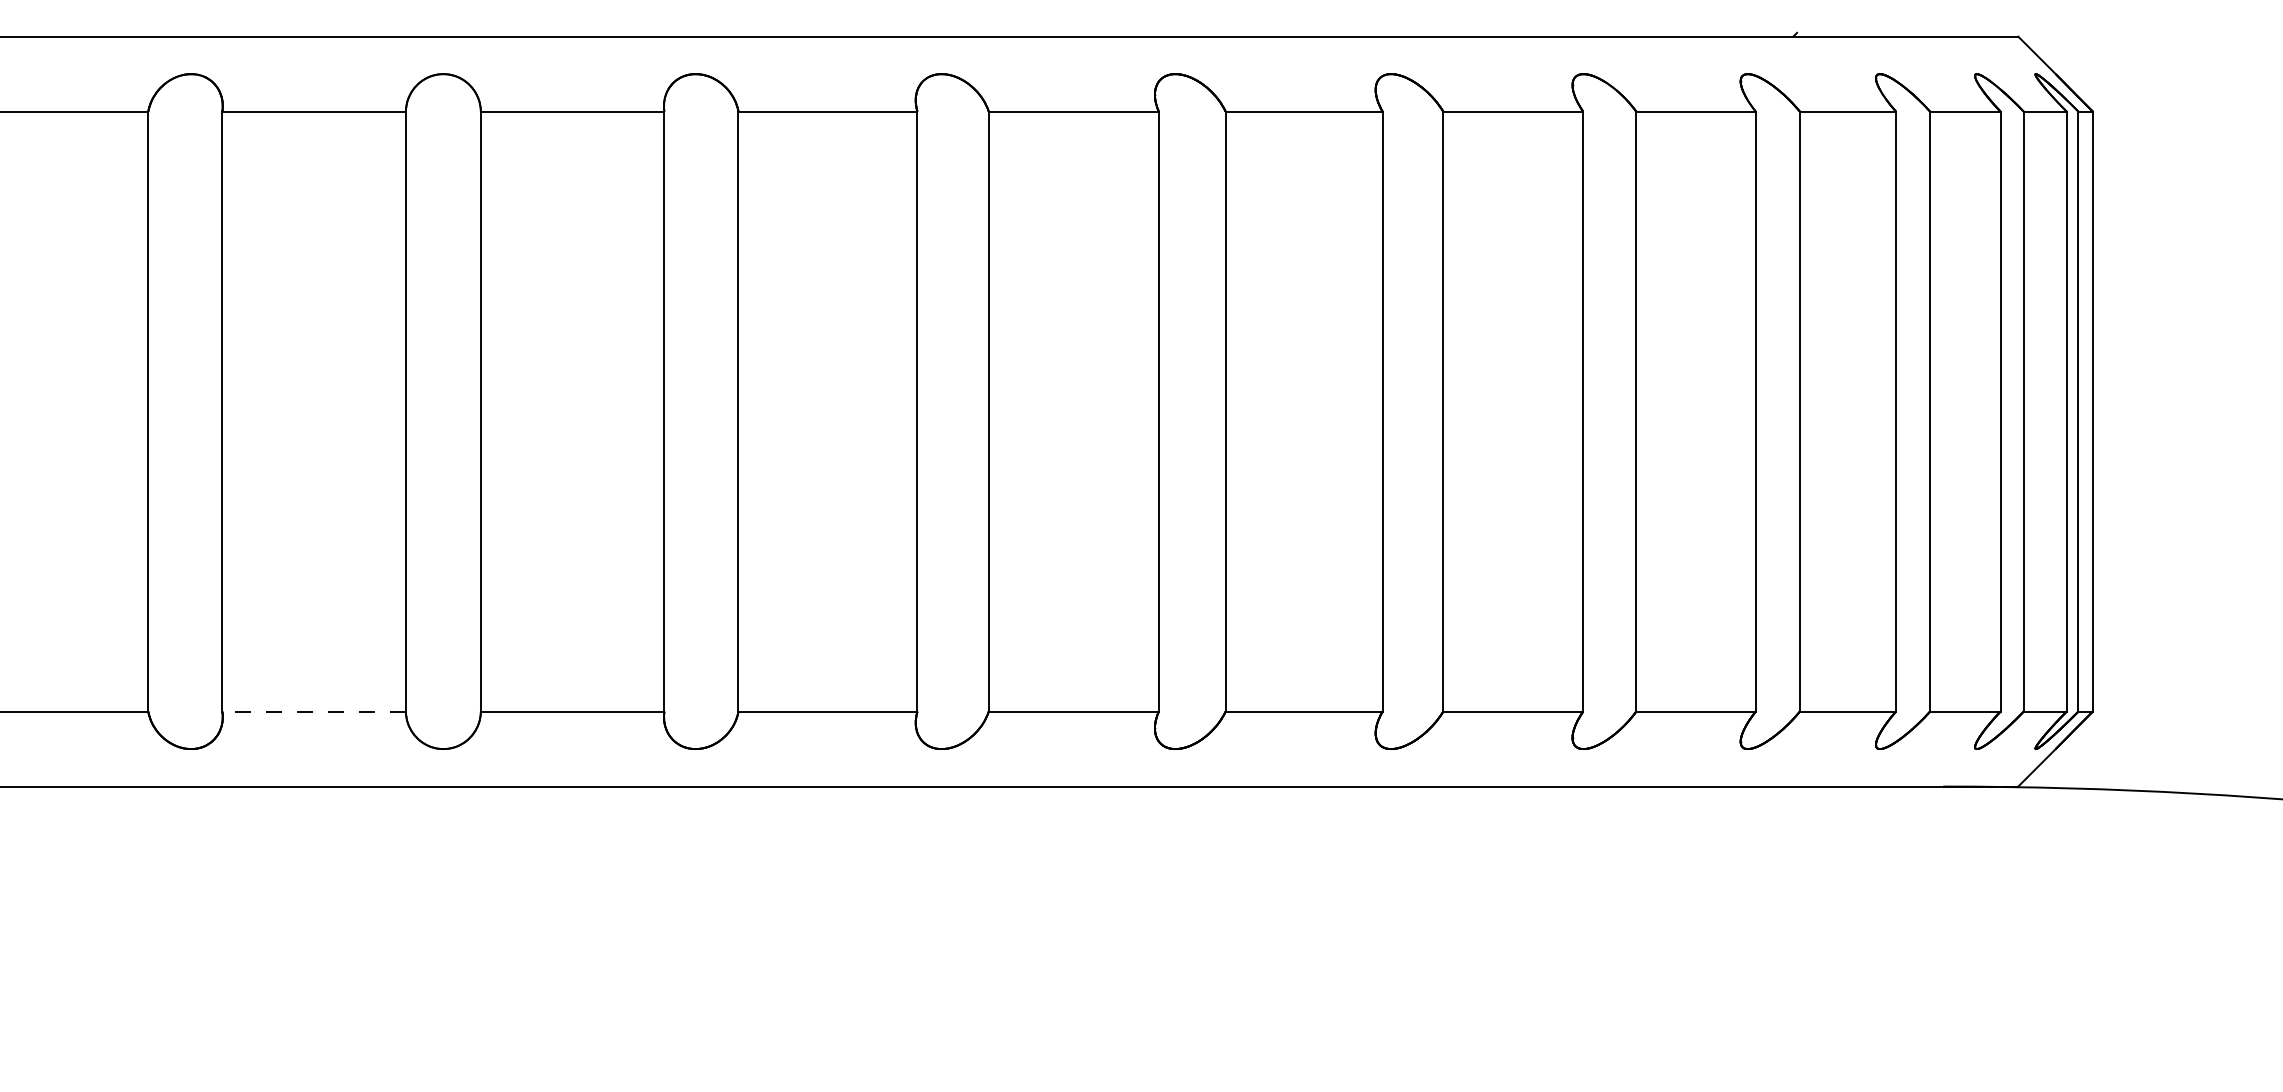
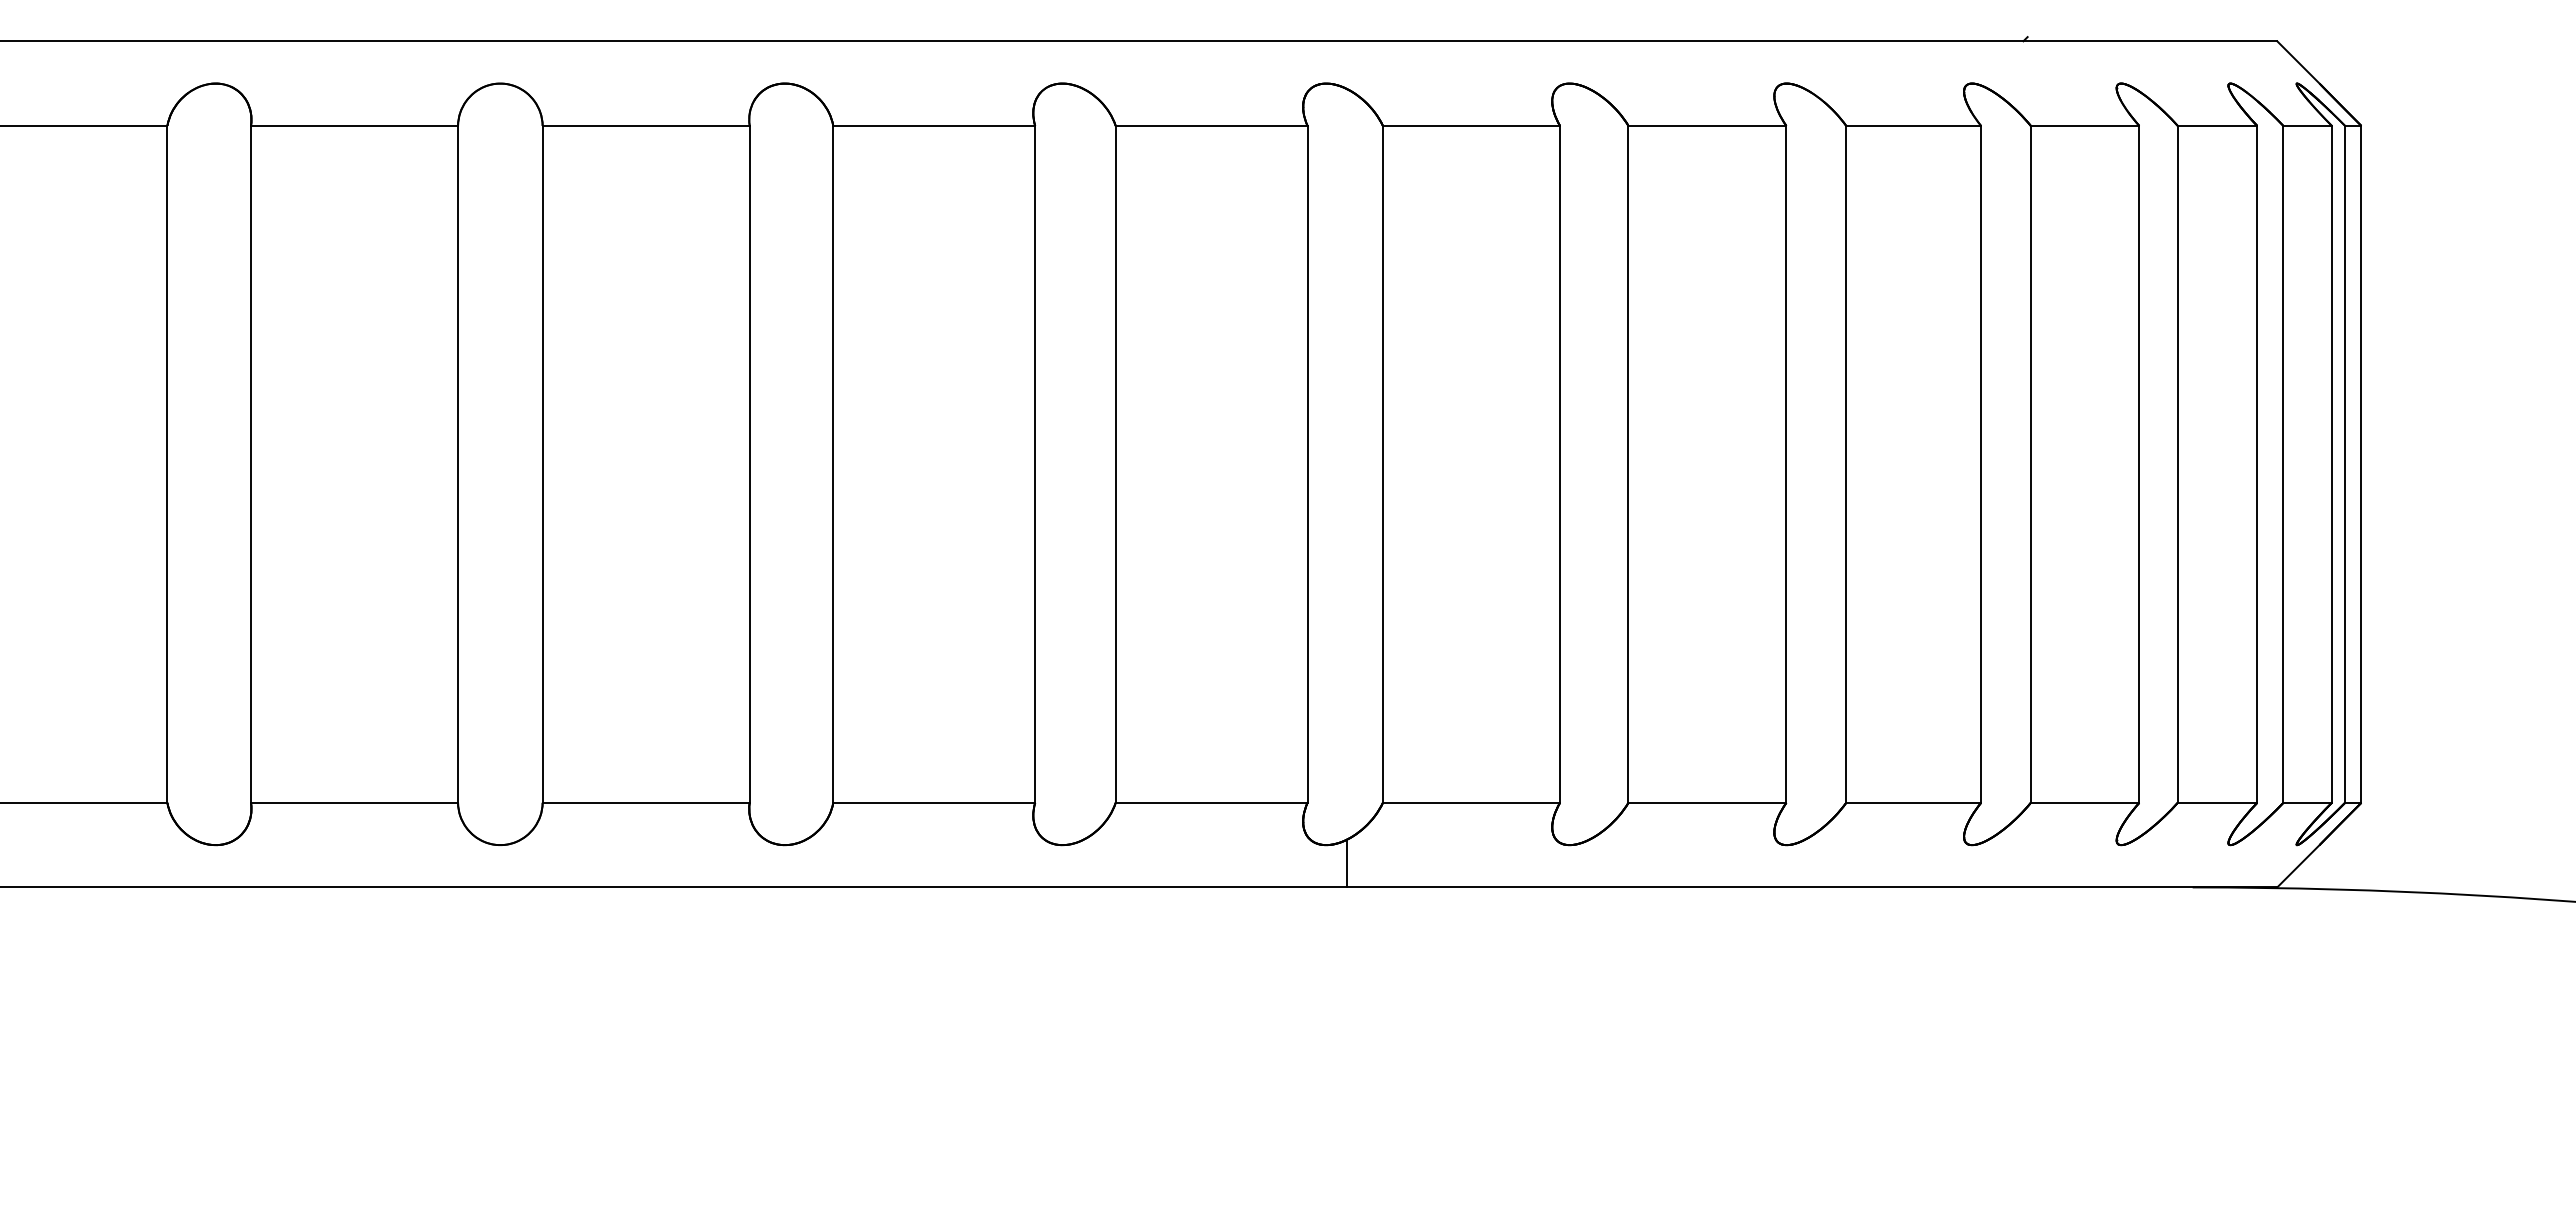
line: (314, 711) -> (354, 802), dashed -> solid
line: (1193, 766) -> (1346, 864), added

